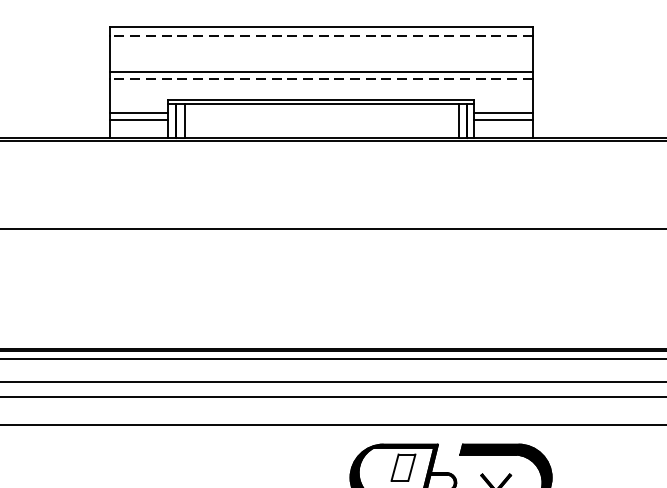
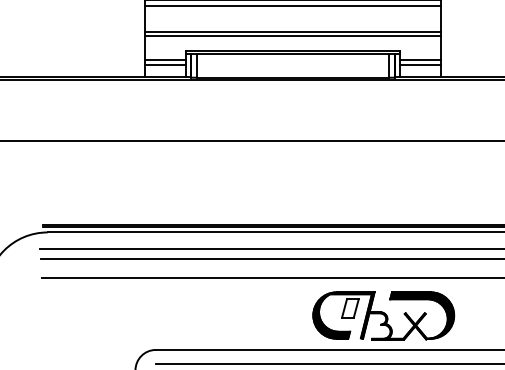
line: (320, 34) -> (292, 5), dashed -> solid
line: (320, 79) -> (292, 36), dashed -> solid

